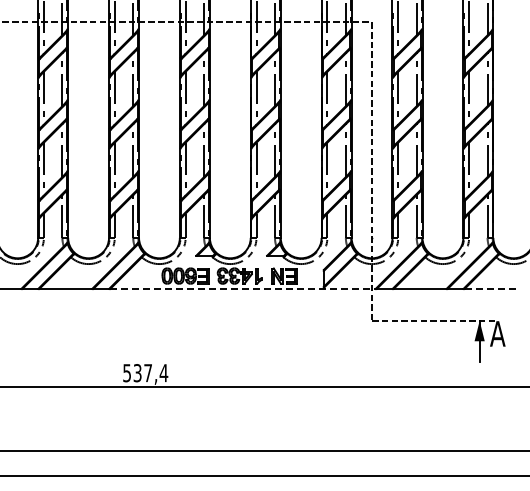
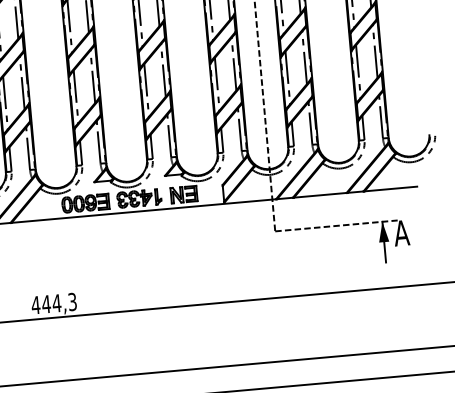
line: (242, 288) -> (143, 210), dashed -> solid
line: (491, 288) -> (391, 188), dashed -> solid
text: (145, 373) -> (54, 303), 537,4 -> 444,3

